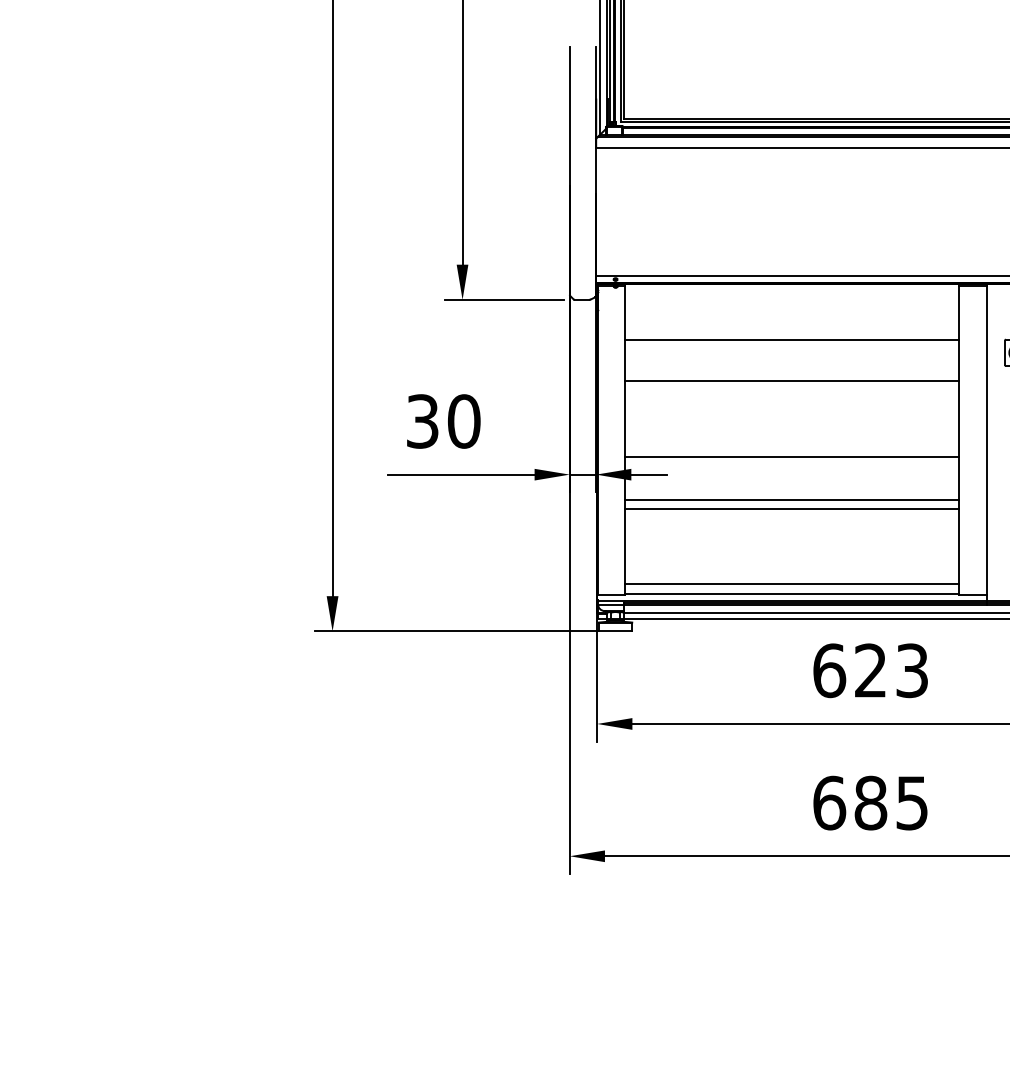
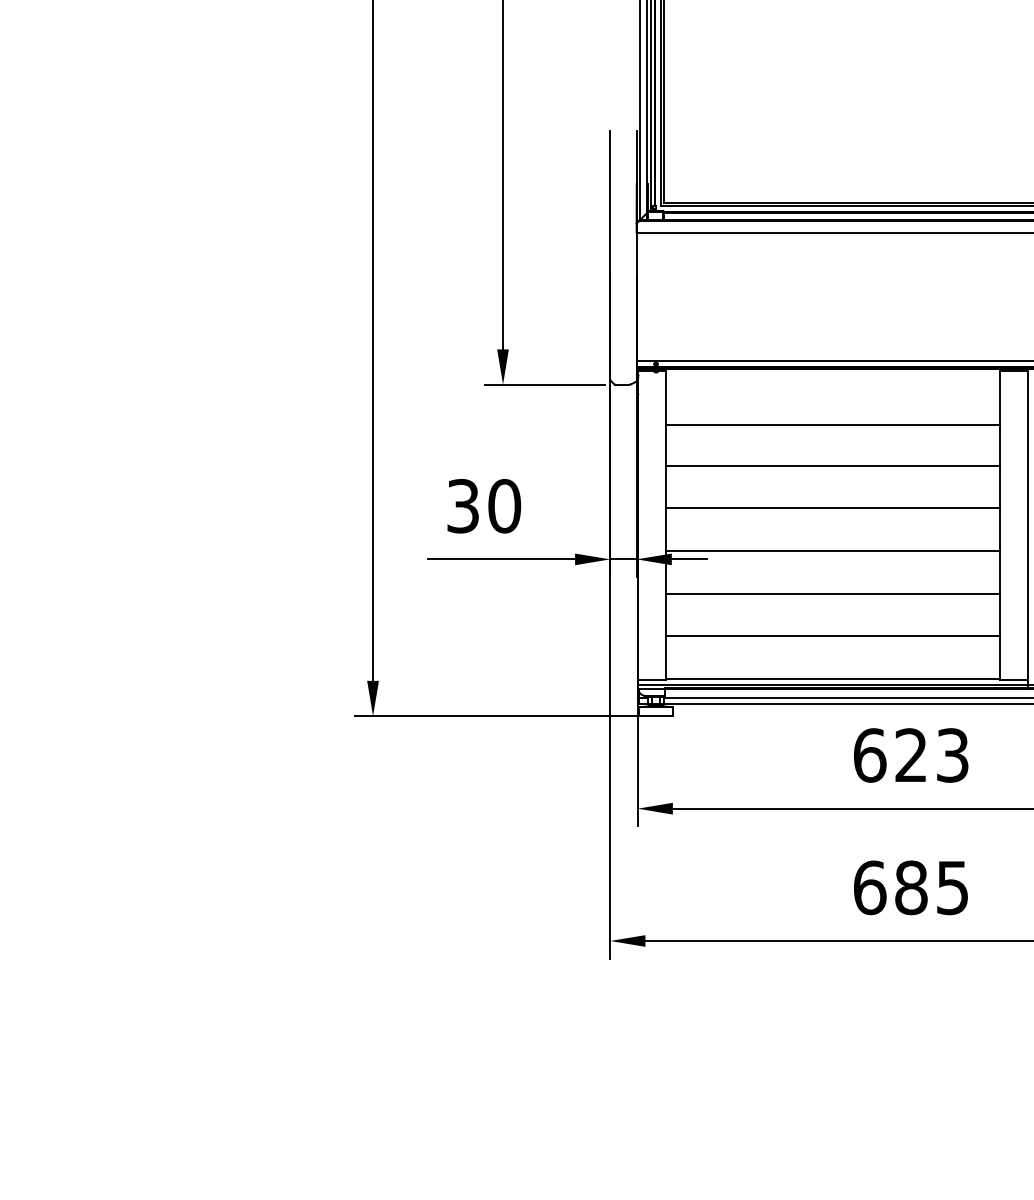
line: (792, 456) -> (832, 508), moved
line: (792, 500) -> (832, 551), moved
line: (792, 583) -> (832, 636), moved

